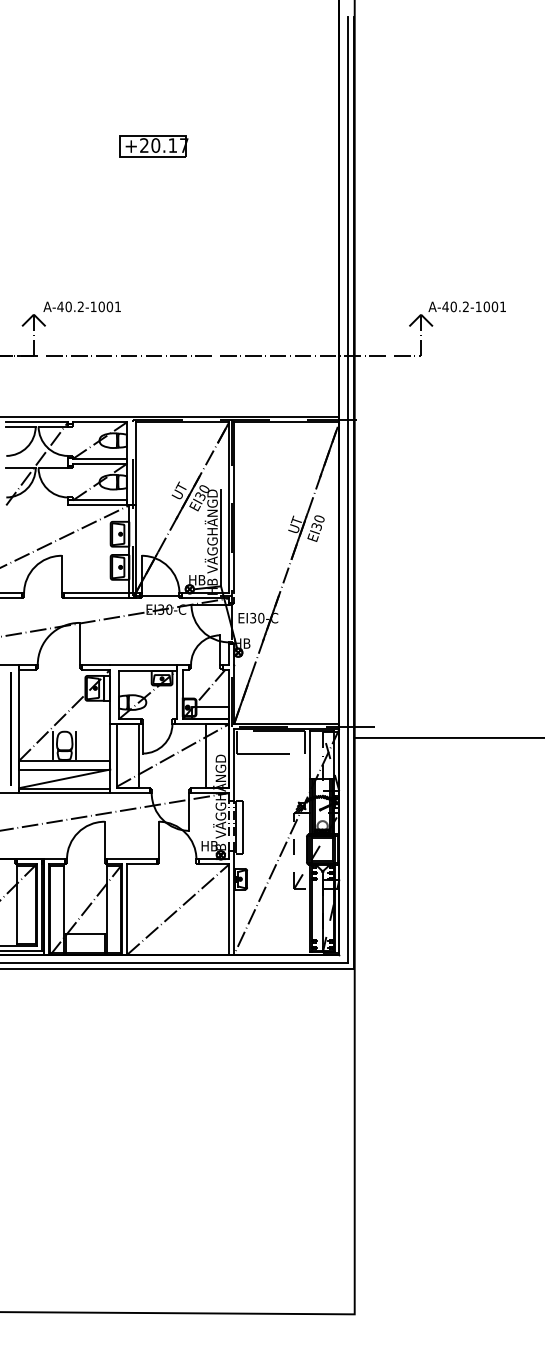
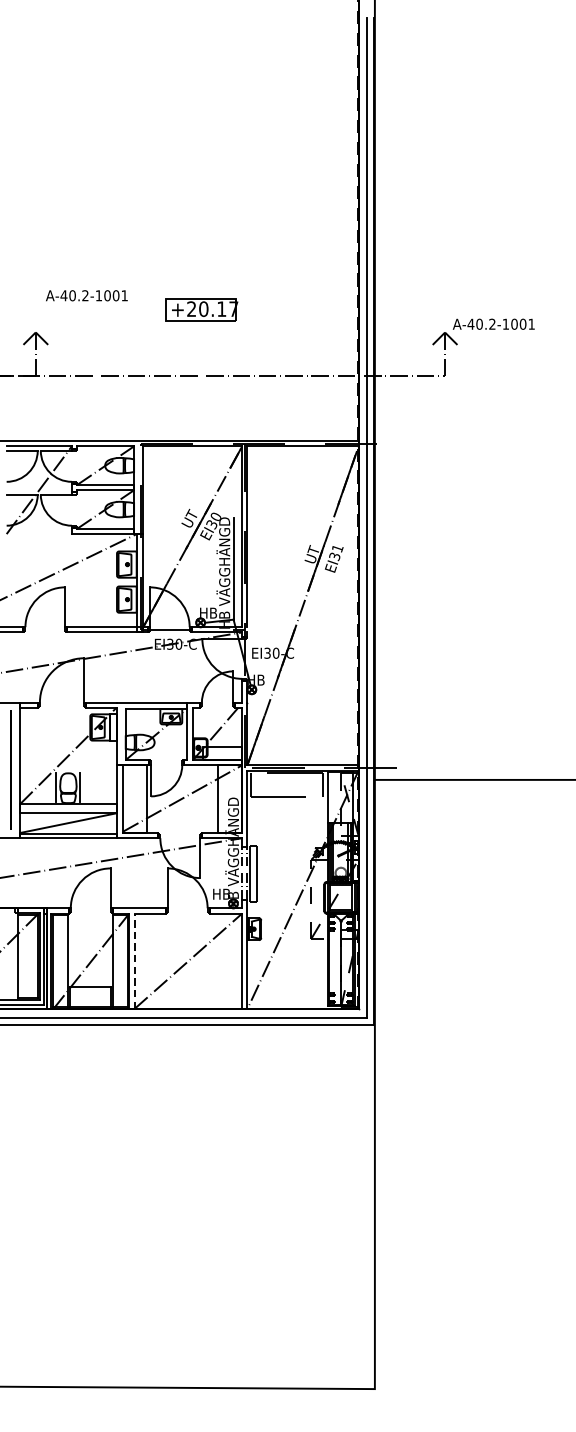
part: (153, 146) -> (201, 310), moved
text: (81, 306) -> (86, 295), moved
text: (319, 518) -> (337, 547), EI30 -> EI31
line: (127, 909) -> (134, 961), solid -> dashed

